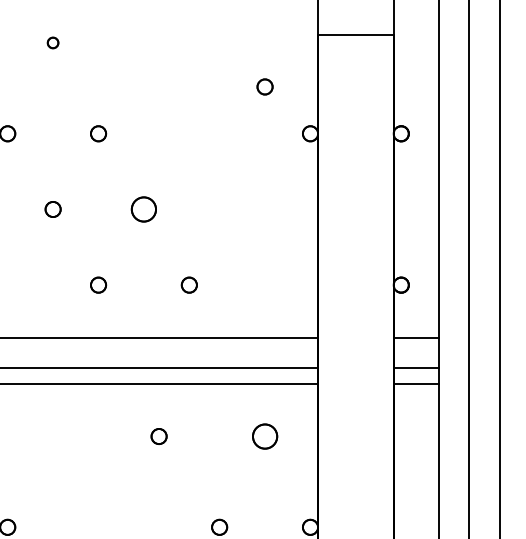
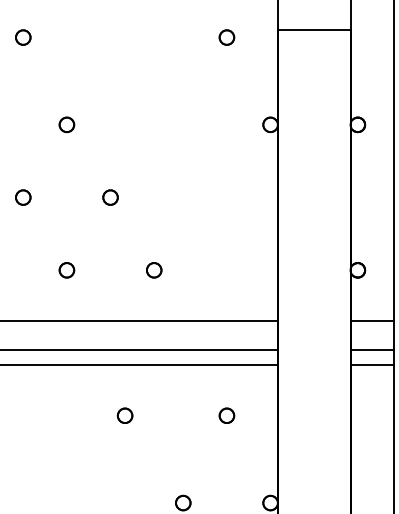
part: (52, 42) -> (22, 37), size x1.43
part: (264, 86) -> (226, 37), moved
part: (143, 209) -> (110, 197), size x0.62
part: (264, 436) -> (226, 415), size x0.62

